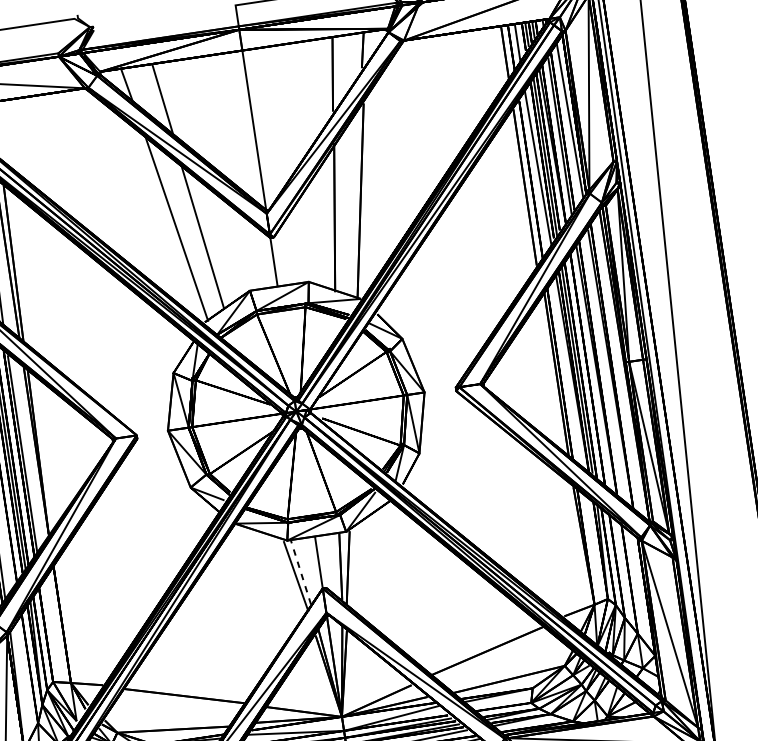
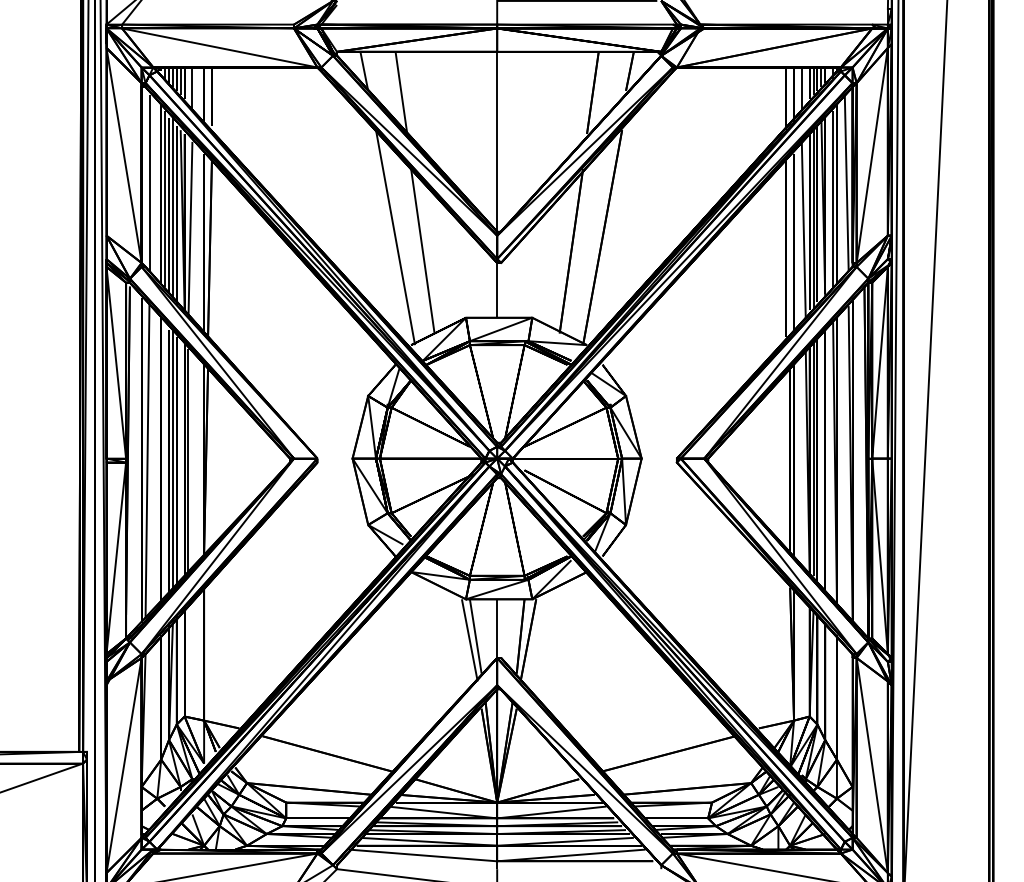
line: (300, 572) -> (475, 636), dashed -> solid

